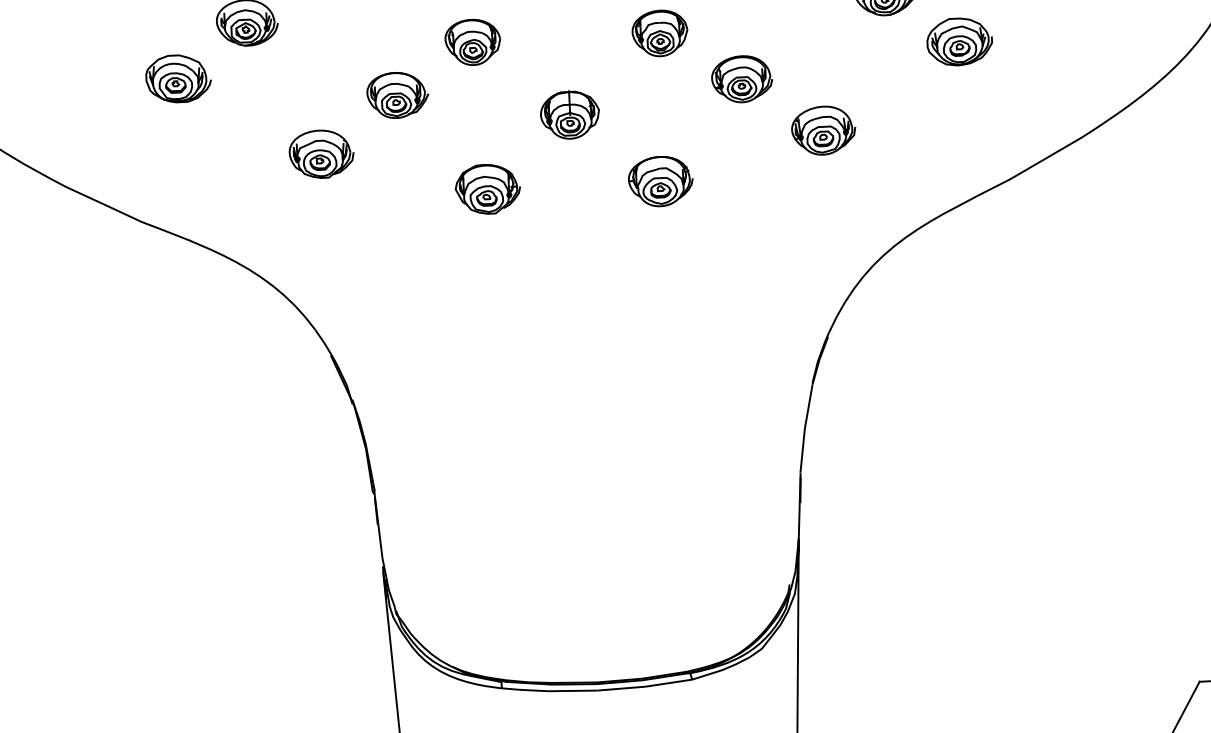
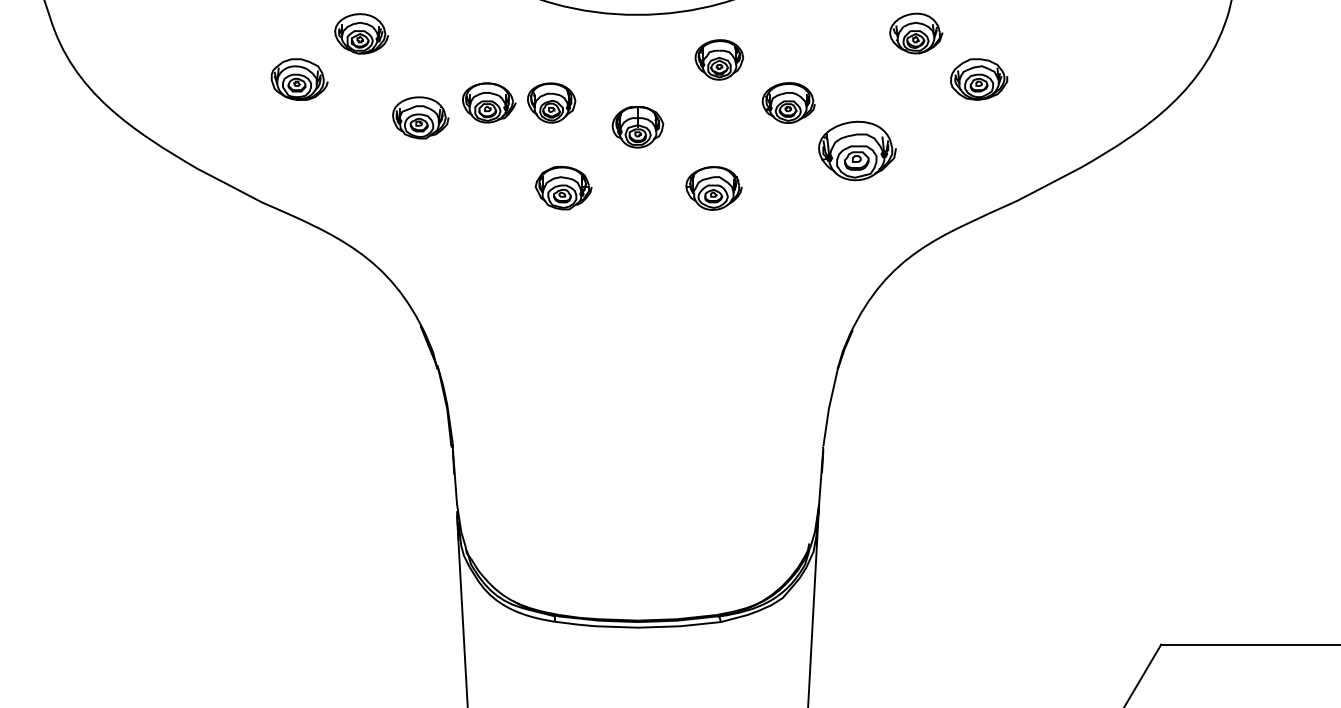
part: (472, 41) -> (551, 102), moved
part: (823, 130) -> (857, 150), size x1.4
part: (321, 153) -> (420, 117), moved

